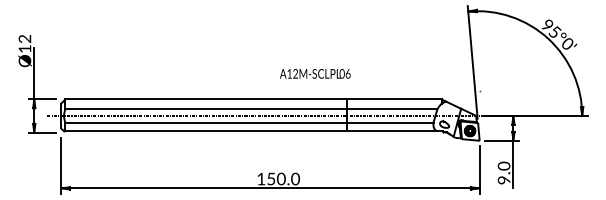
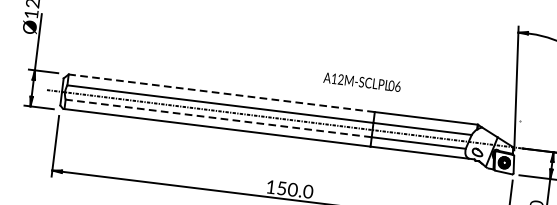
text: (315, 73) -> (362, 81), moved
line: (206, 99) -> (222, 93), solid -> dashed
line: (206, 122) -> (219, 118), solid -> dashed

